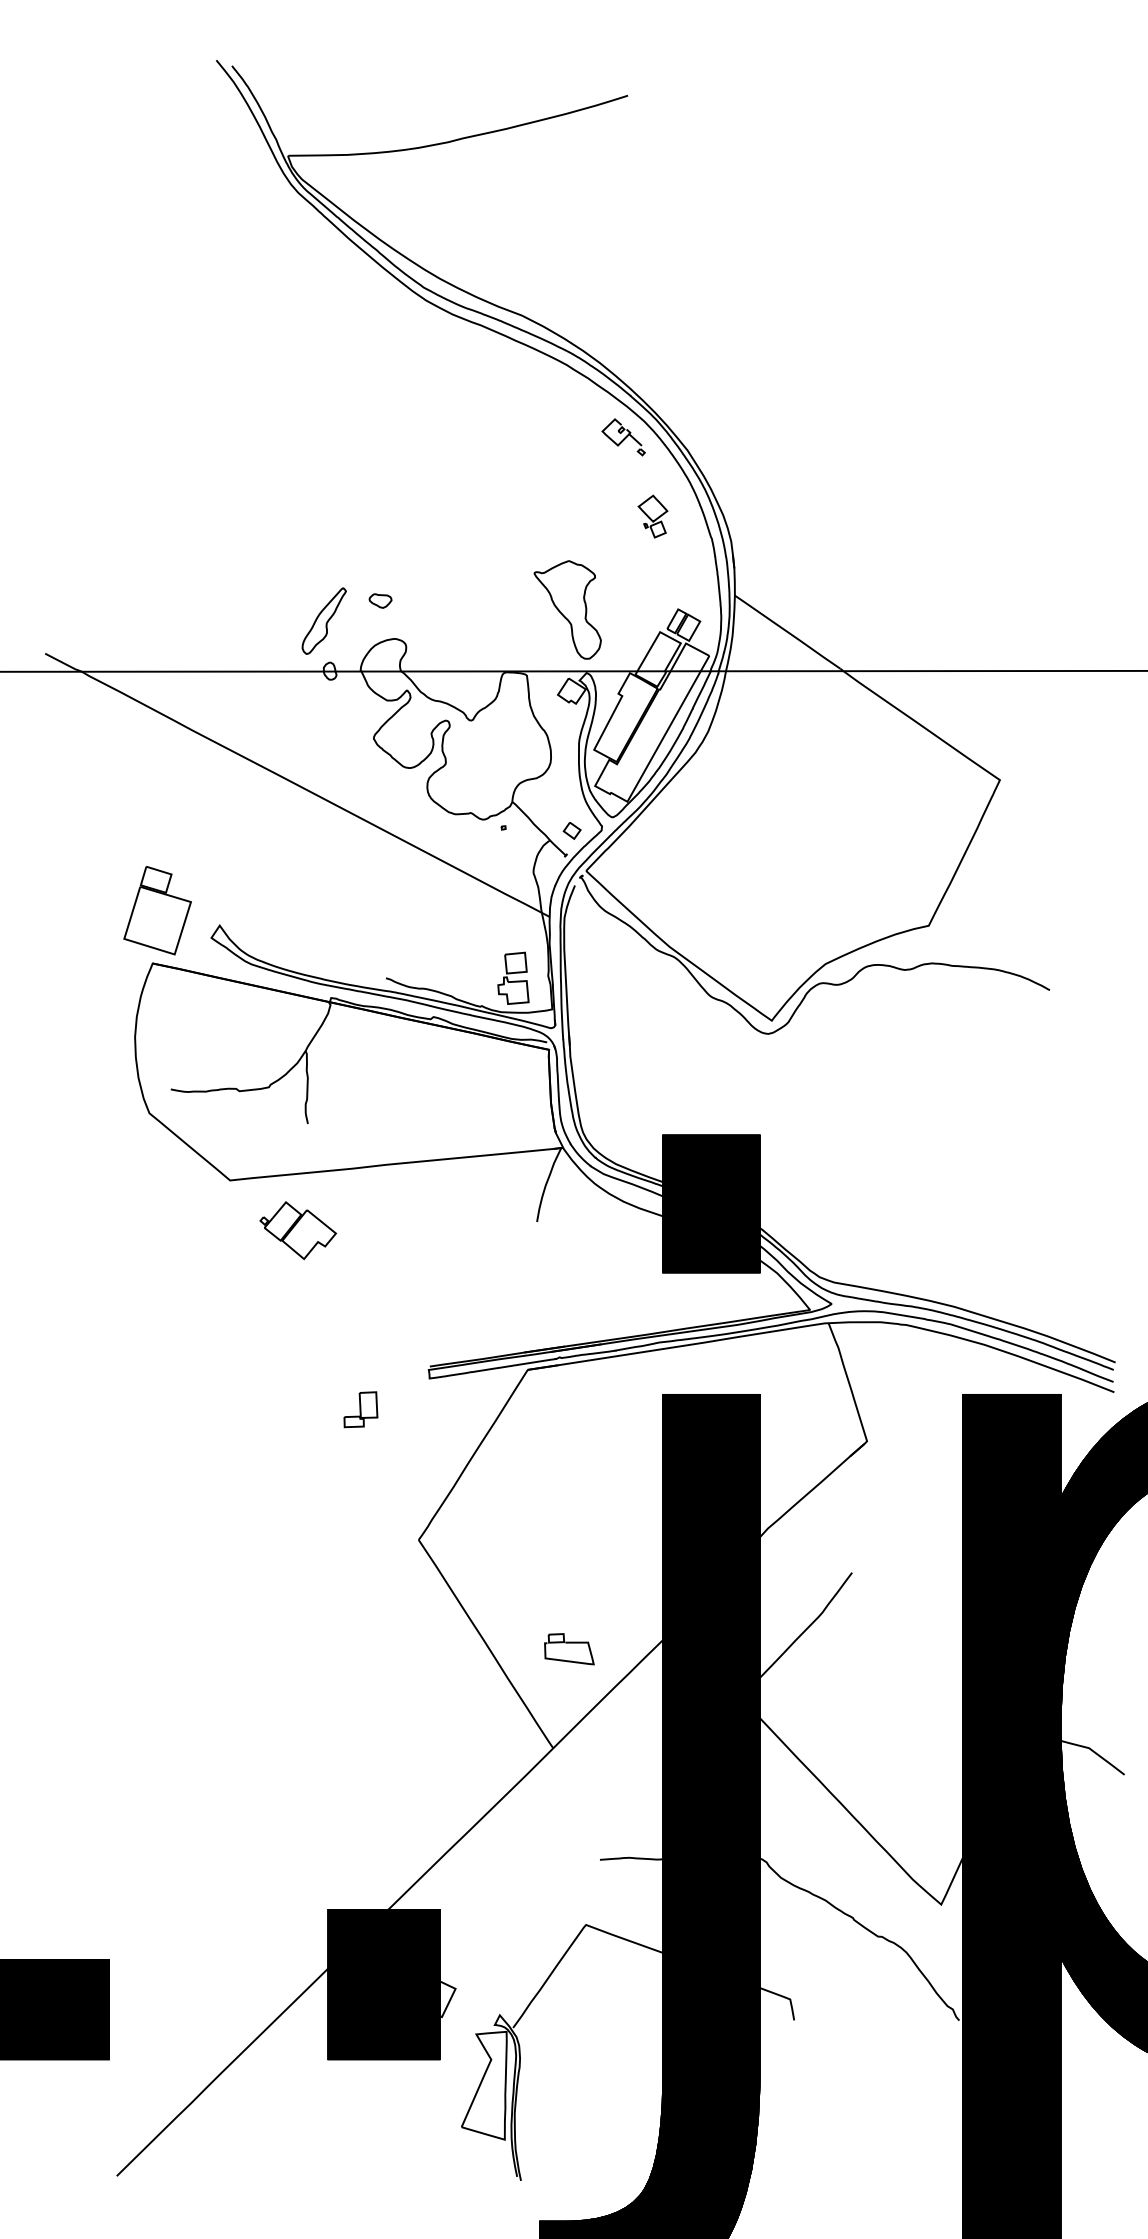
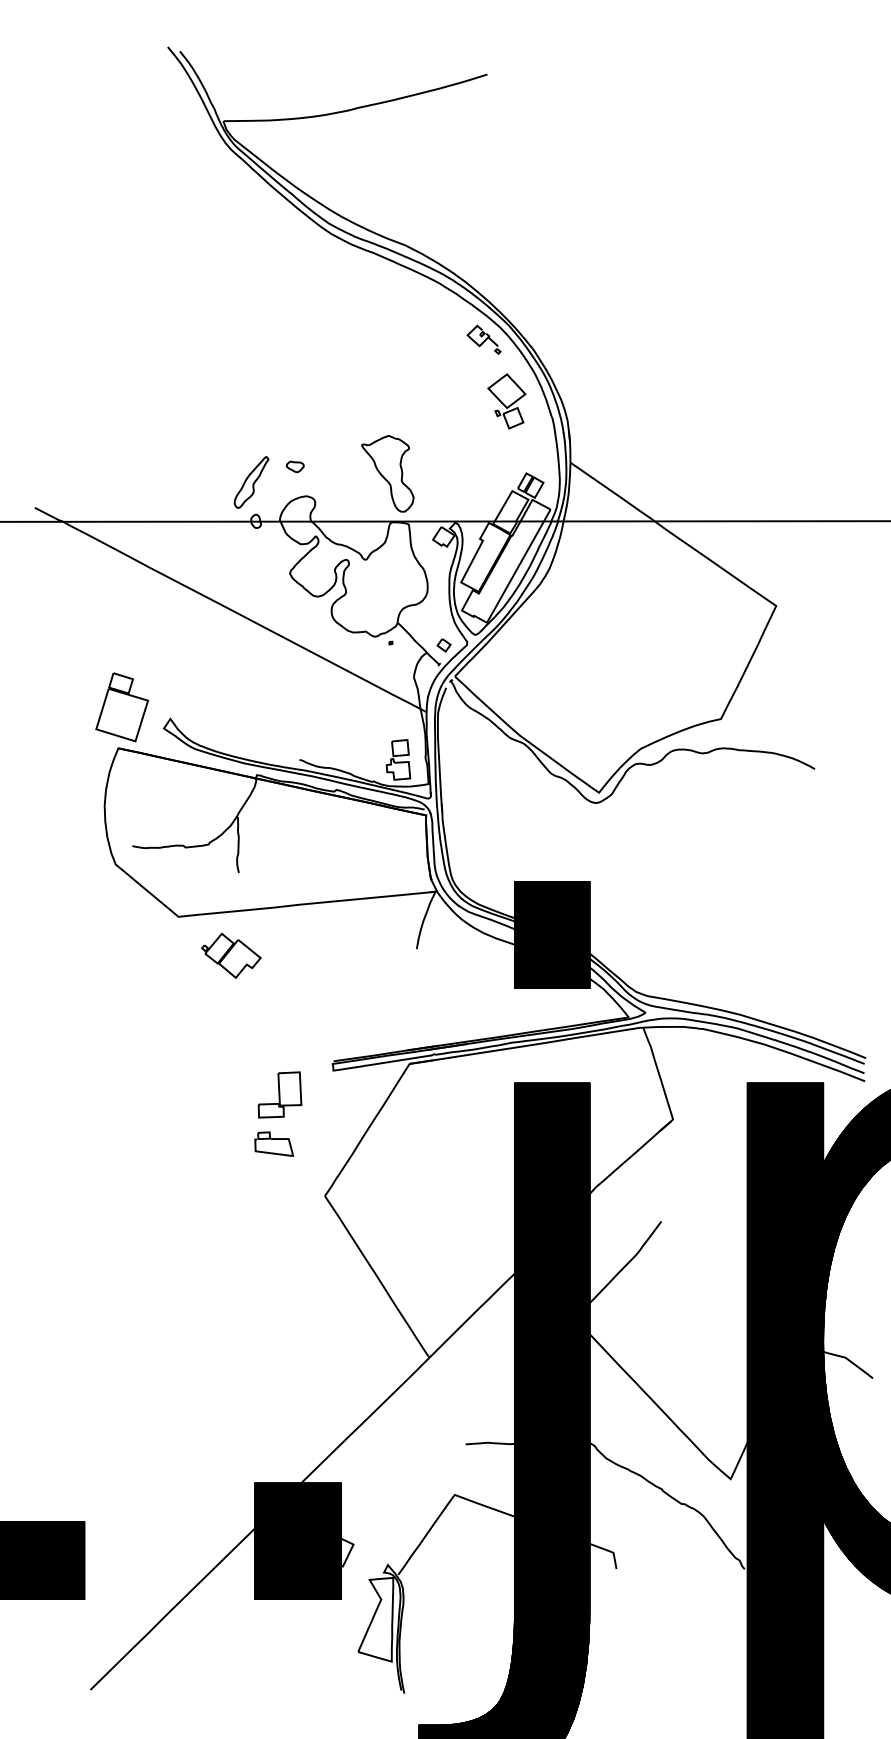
part: (652, 516) -> (506, 401), size x1.67
part: (567, 609) -> (387, 473), moved
part: (360, 1409) -> (279, 1094), size x1.67
part: (569, 1649) -> (274, 1144), moved

